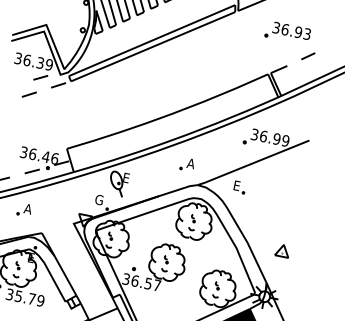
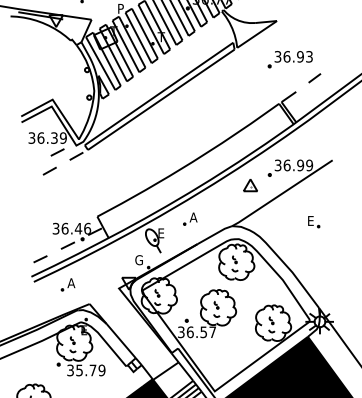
part: (187, 164) -> (190, 218), moved
part: (240, 188) -> (314, 222), moved
part: (282, 250) -> (250, 185), moved

